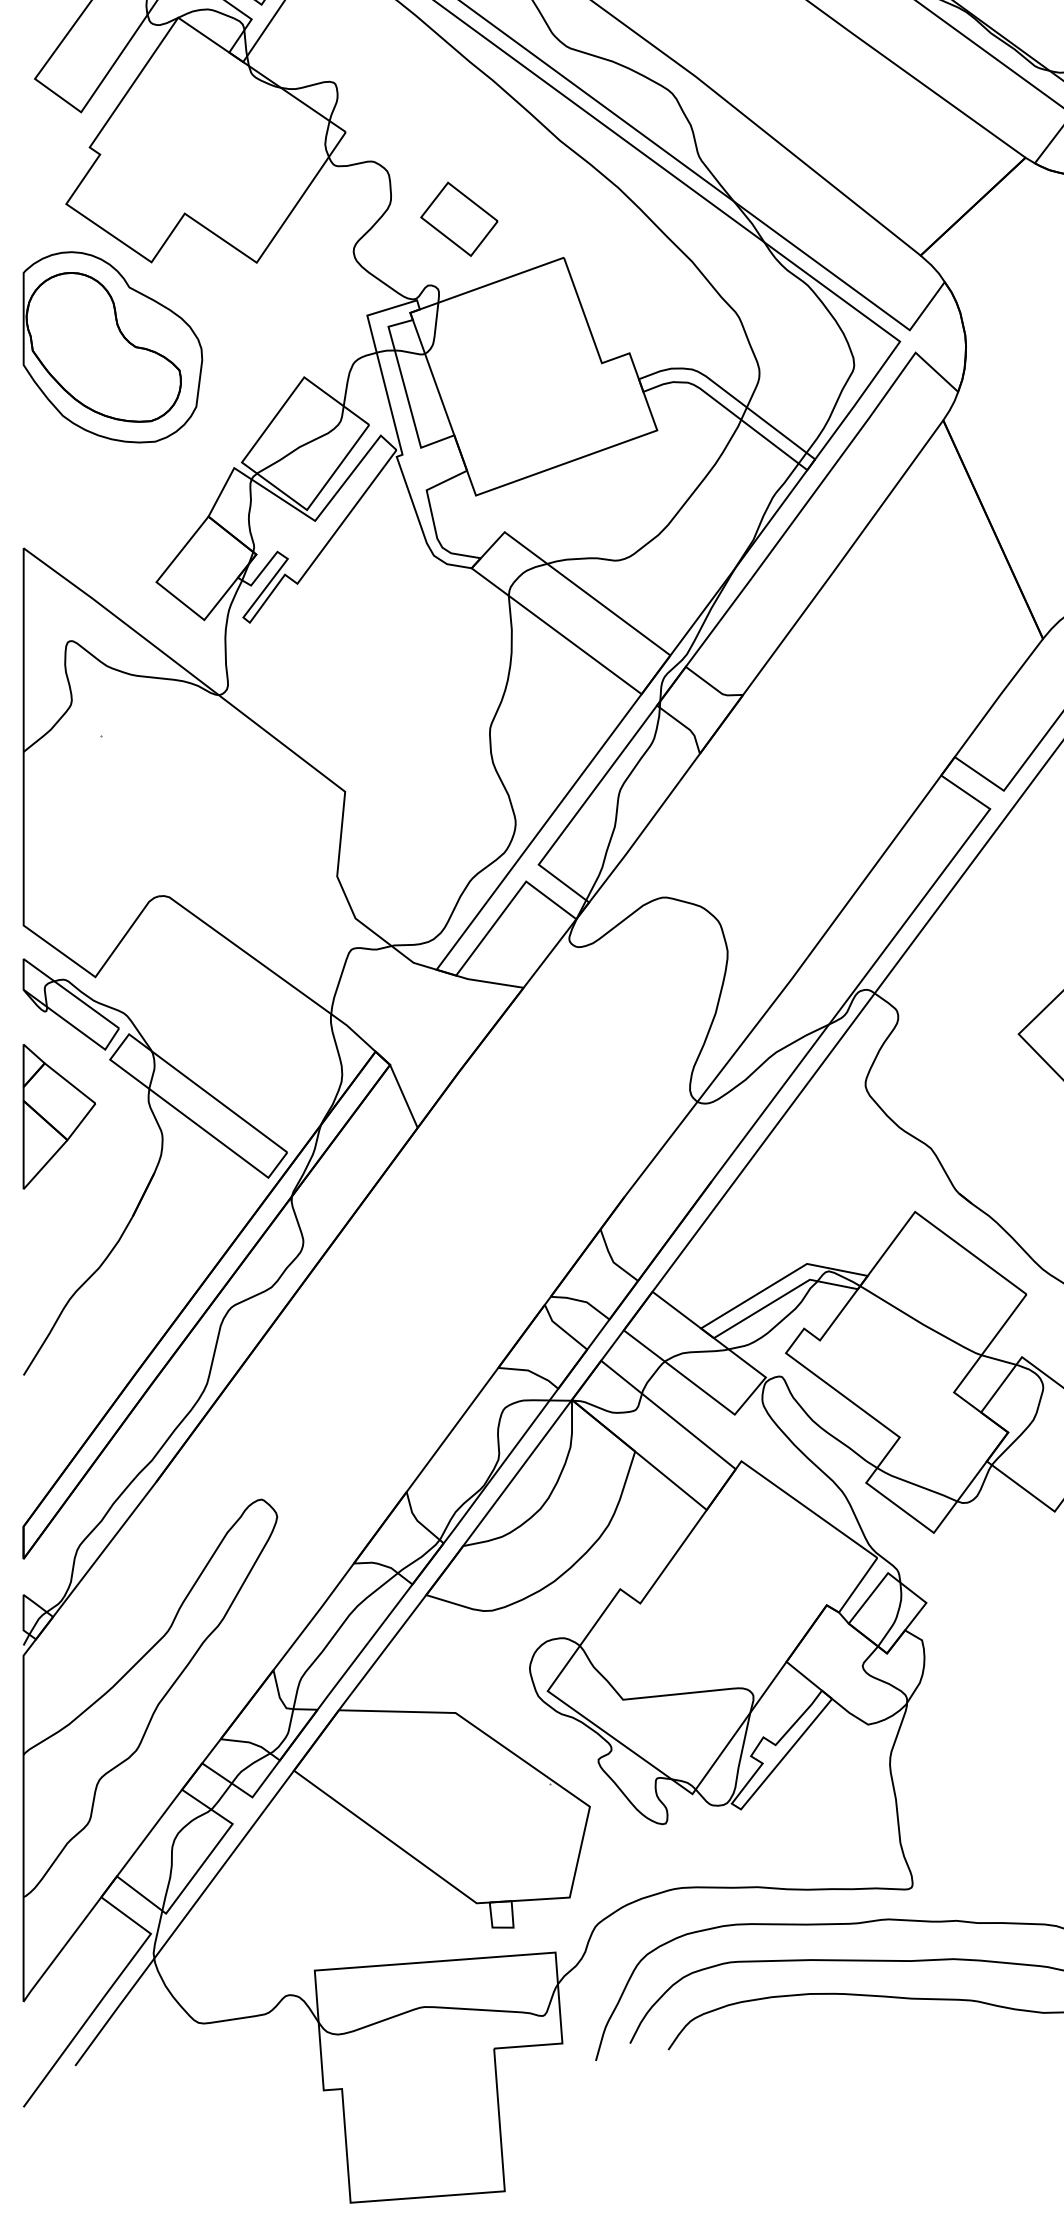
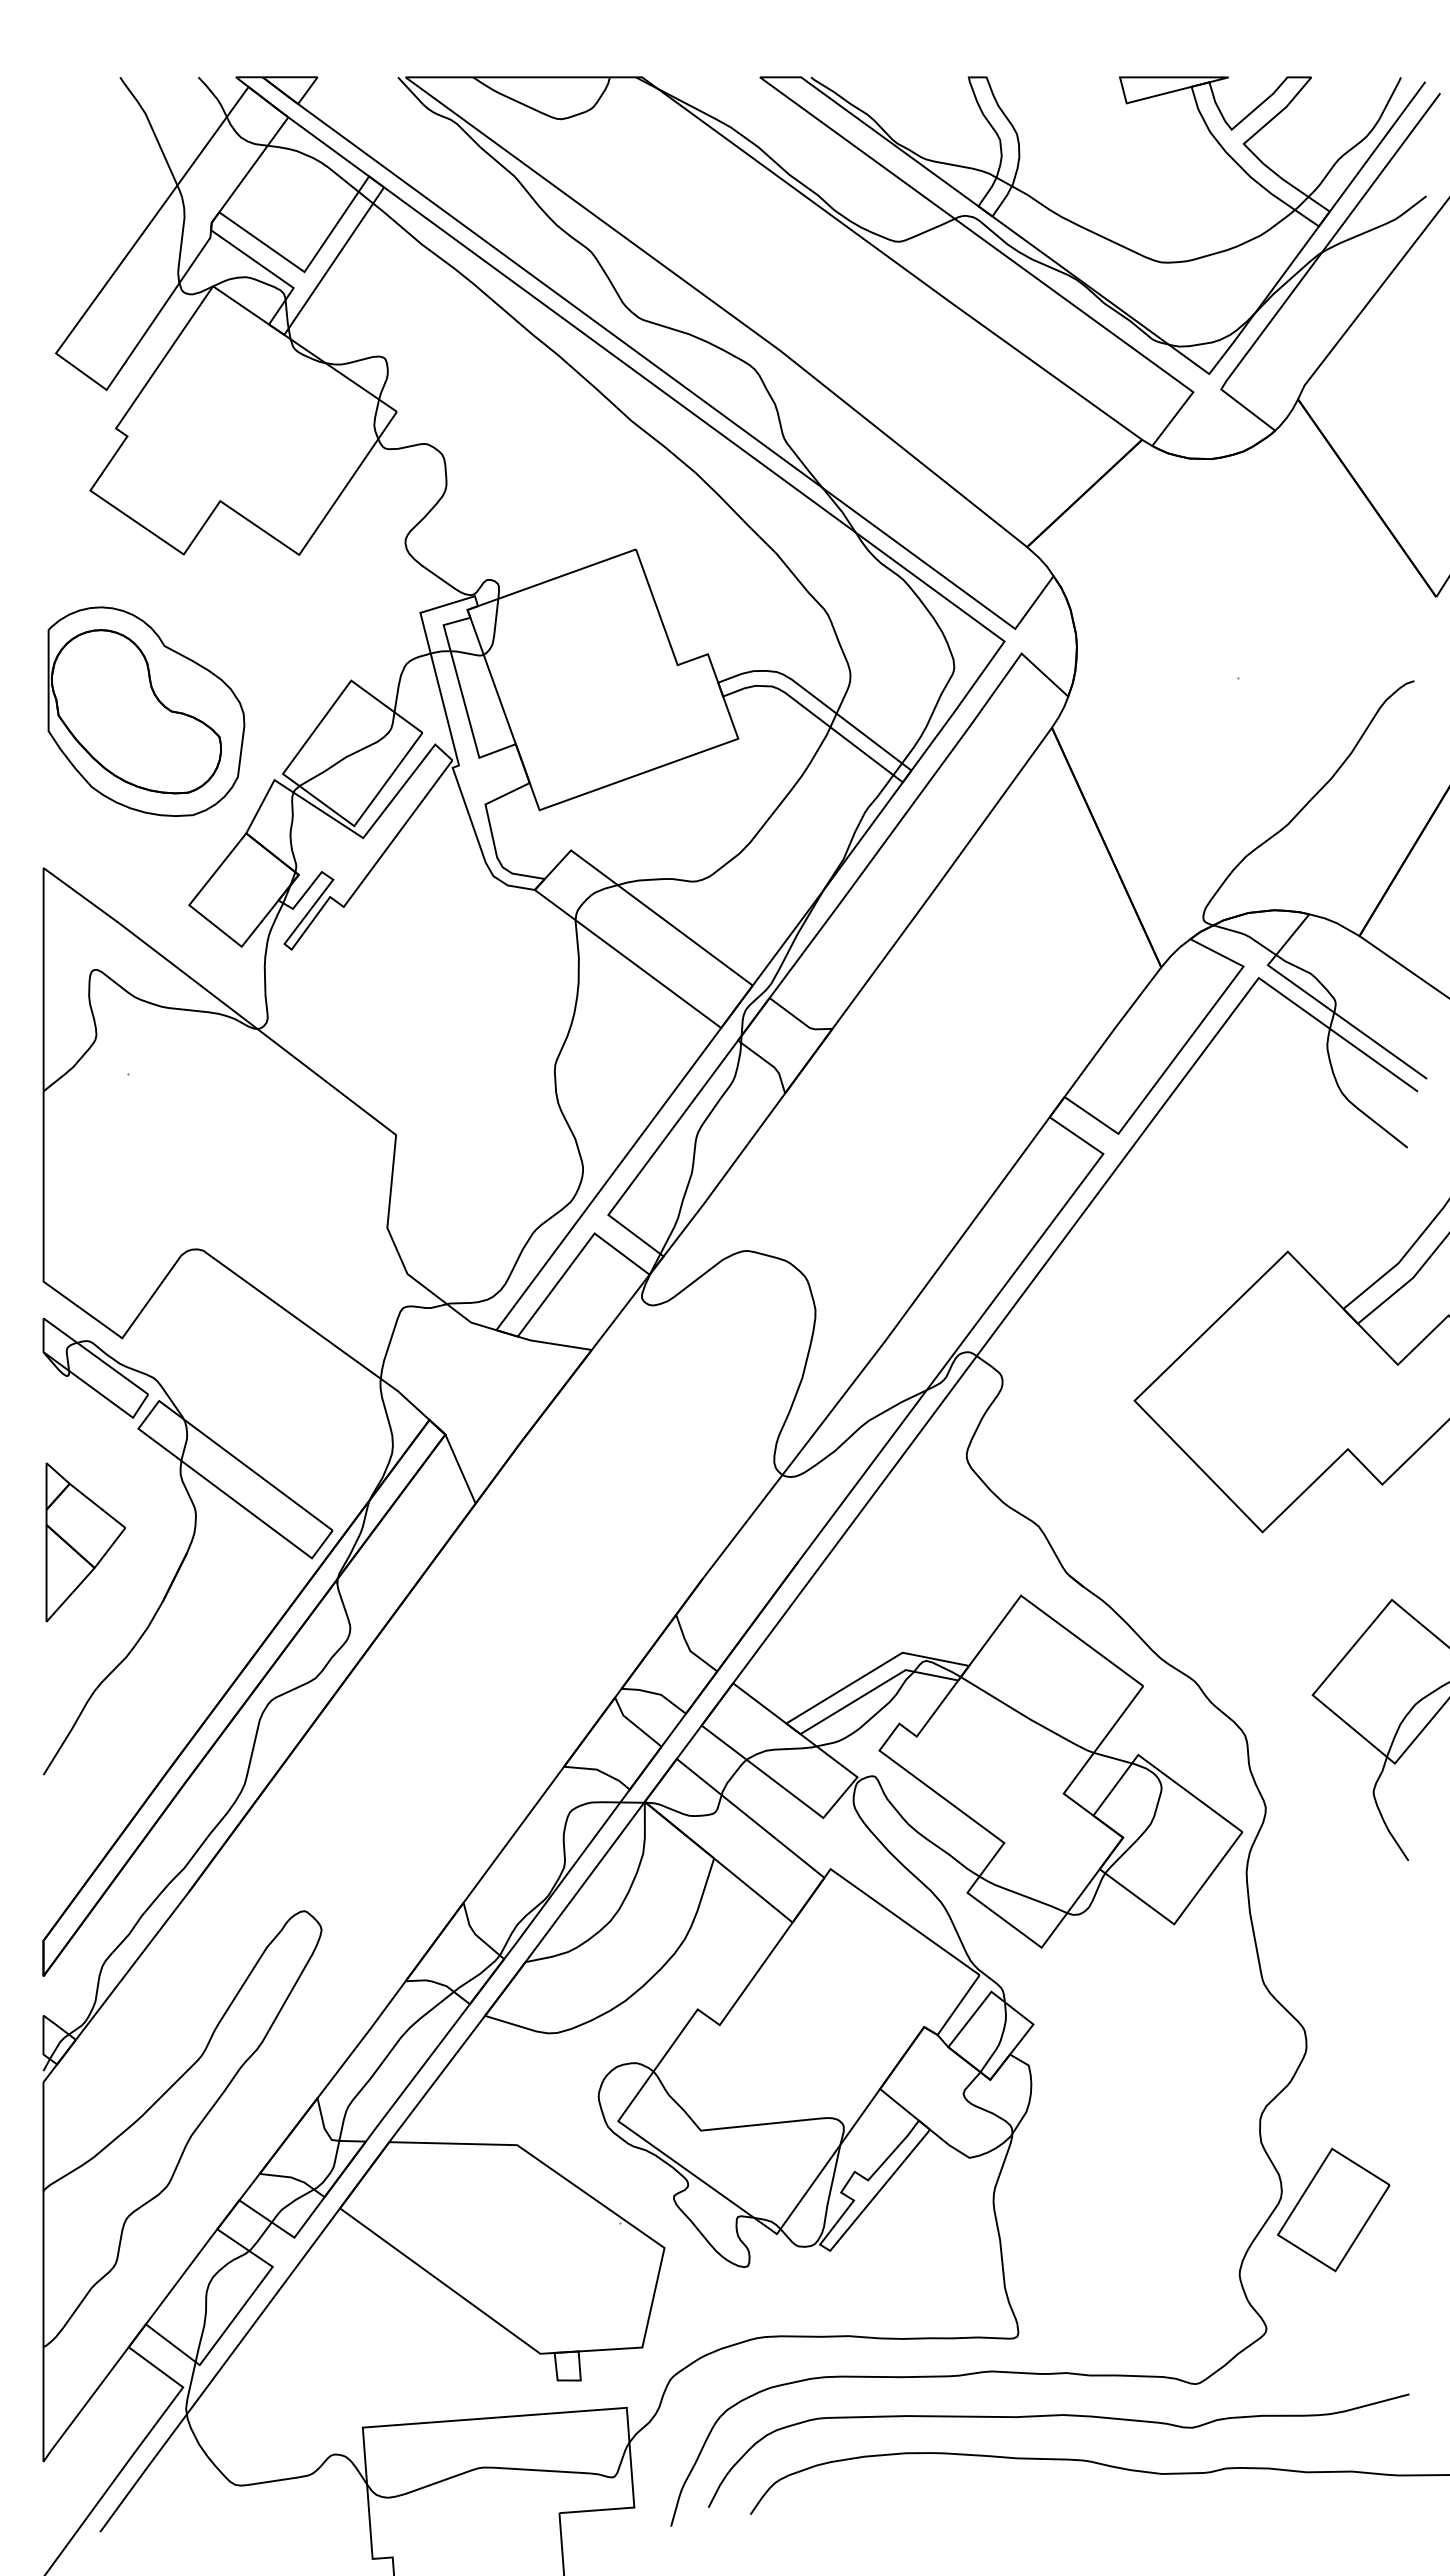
part: (458, 219) -> (520, 507), removed
part: (112, 347) -> (146, 711), moved
part: (59, 1116) -> (85, 1542), moved

